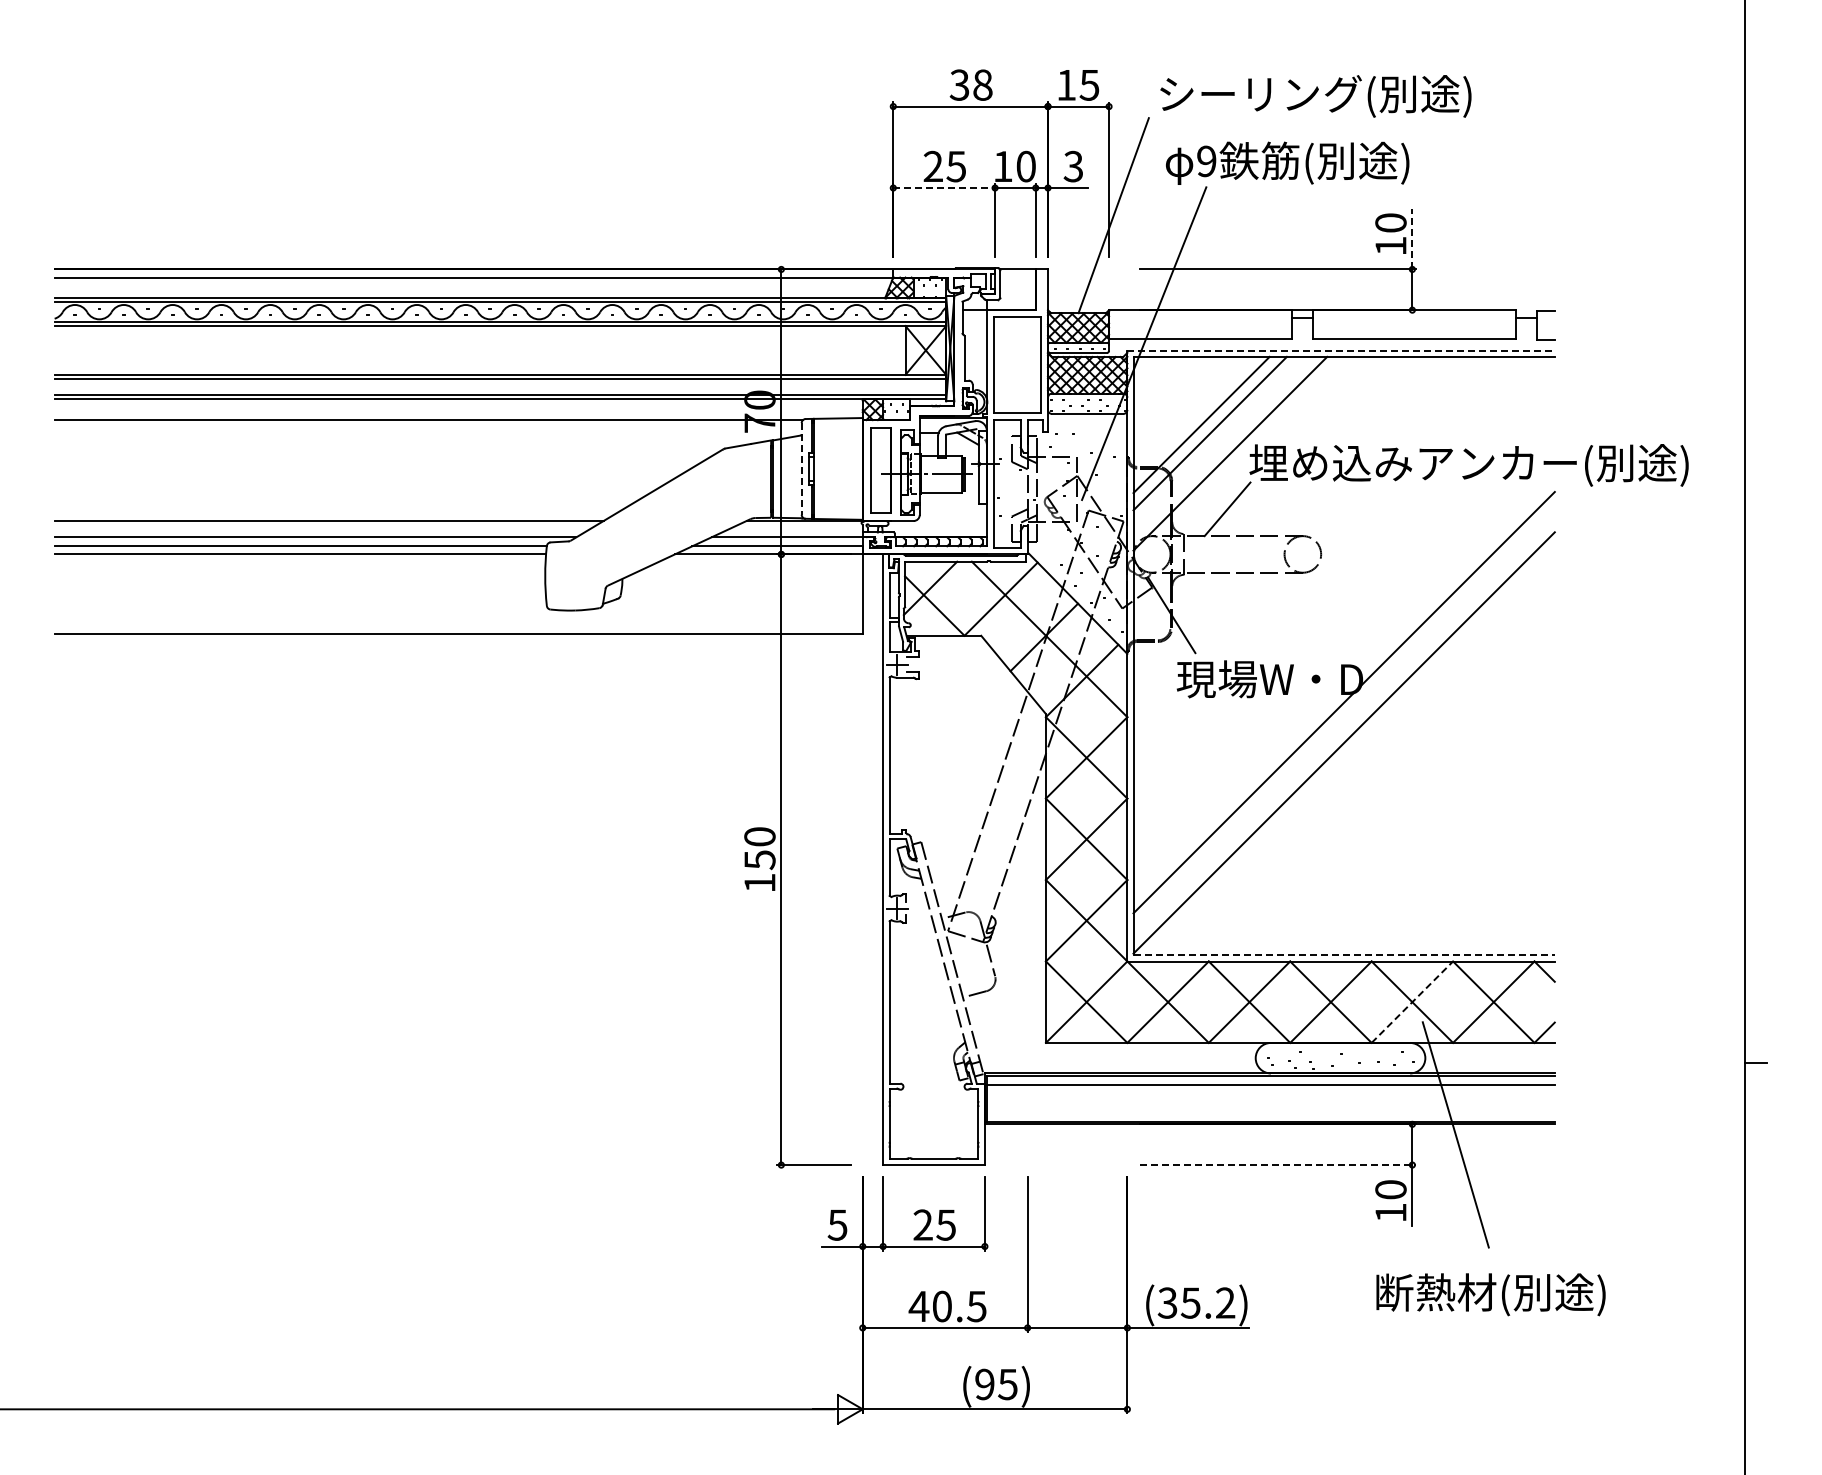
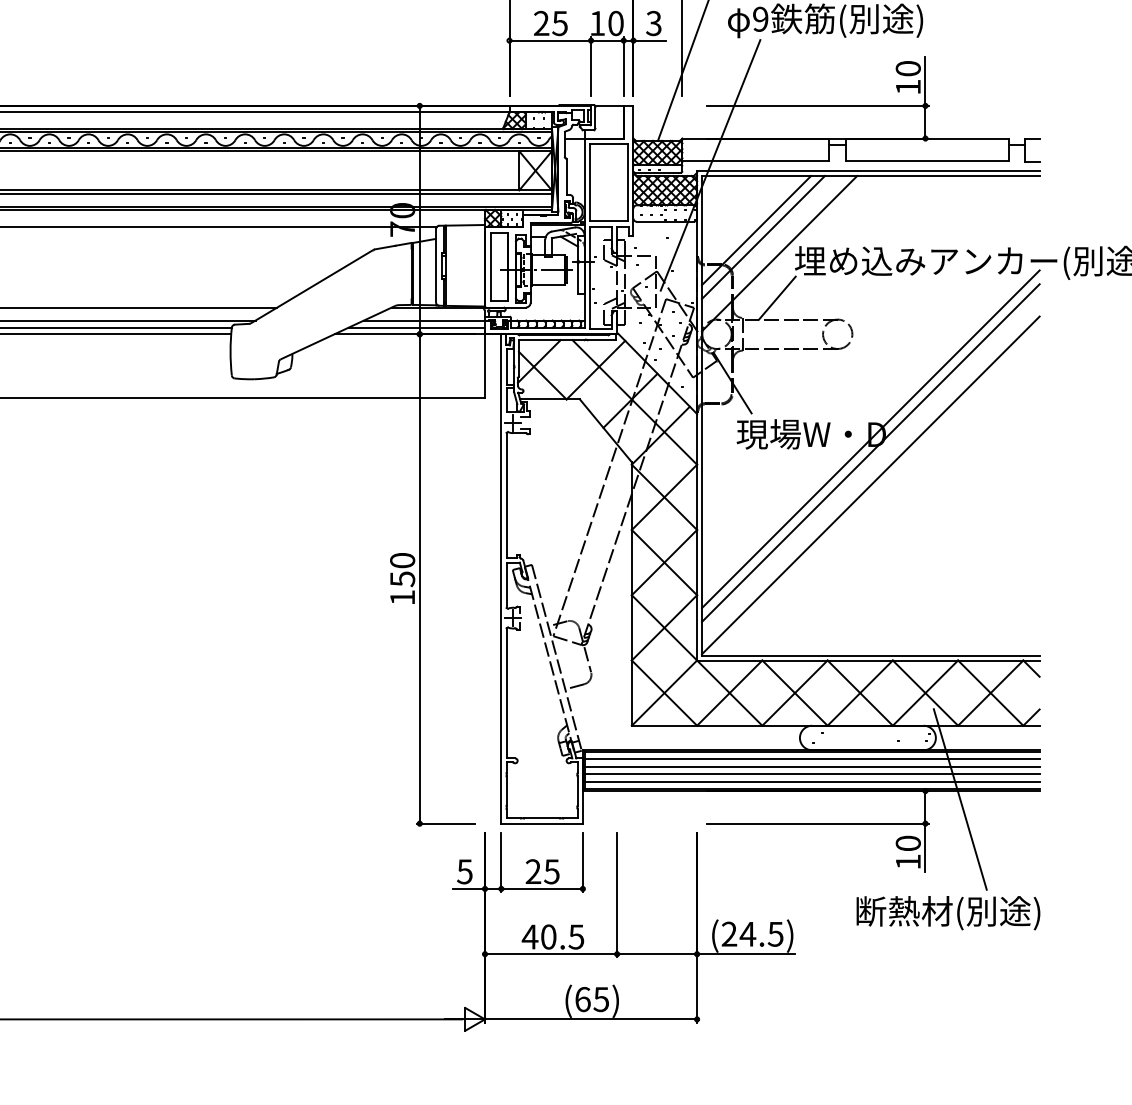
line: (944, 188) -> (550, 41), dashed -> solid
line: (1412, 238) -> (925, 81), dashed -> solid
line: (1341, 350) -> (868, 170), dashed -> solid
line: (801, 468) -> (435, 265), dashed -> solid
line: (1343, 685) -> (870, 439), added
line: (1344, 955) -> (871, 655), dashed -> solid
line: (1412, 1002) -> (925, 693), dashed -> solid
line: (1270, 1094) -> (811, 767), added
line: (1270, 1103) -> (811, 774), added
line: (1270, 1112) -> (811, 781), added
line: (1278, 1165) -> (818, 824), dashed -> solid
text: (1490, 1294) -> (948, 912), moved
text: (1196, 1302) -> (752, 933), (35.2) -> (24.5)
text: (984, 1384) -> (582, 999), (95) -> (65)

